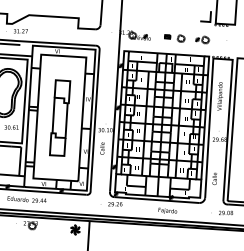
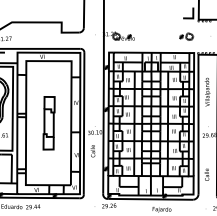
part: (174, 38) -> (158, 37), removed
part: (60, 117) -> (49, 122), size x0.7

